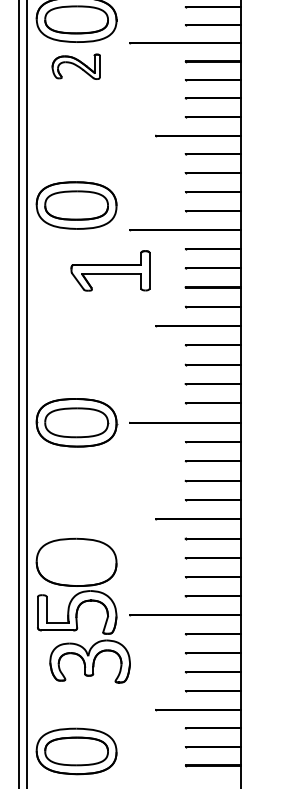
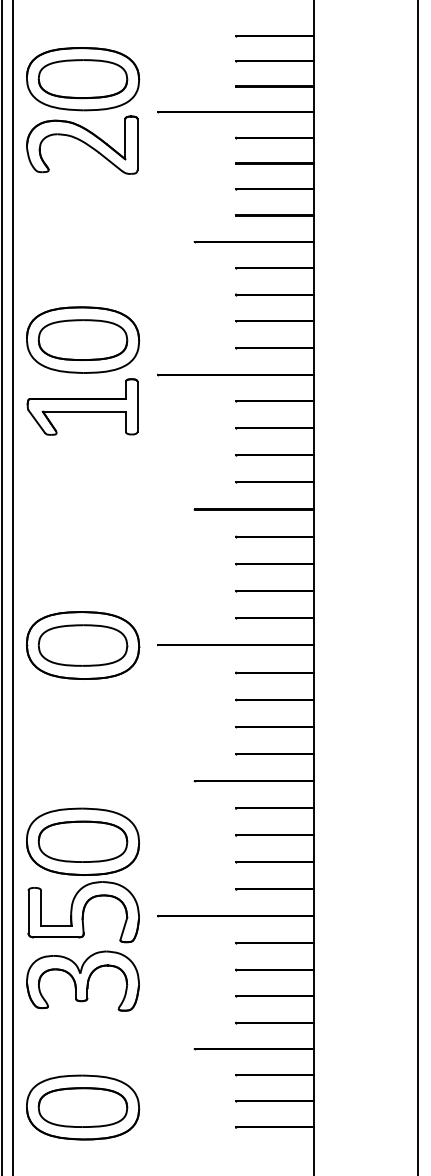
part: (76, 66) -> (82, 144), size x1.67
part: (110, 270) -> (82, 406), moved
part: (76, 562) -> (82, 841), added
part: (89, 661) -> (82, 980), moved

